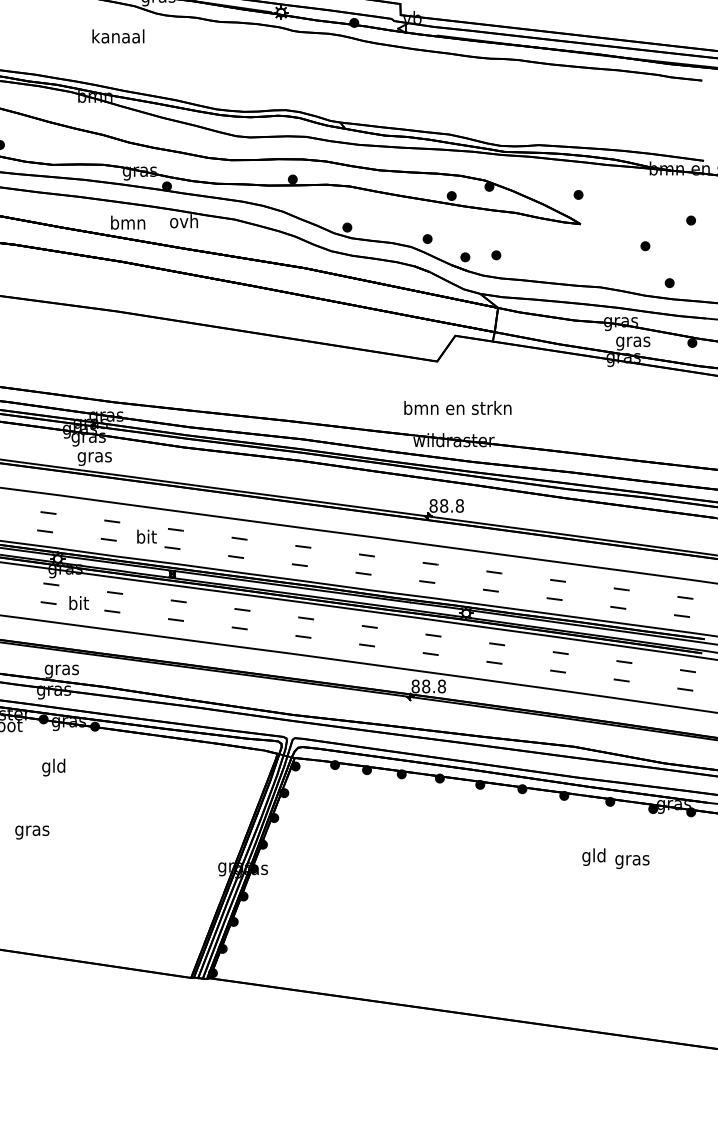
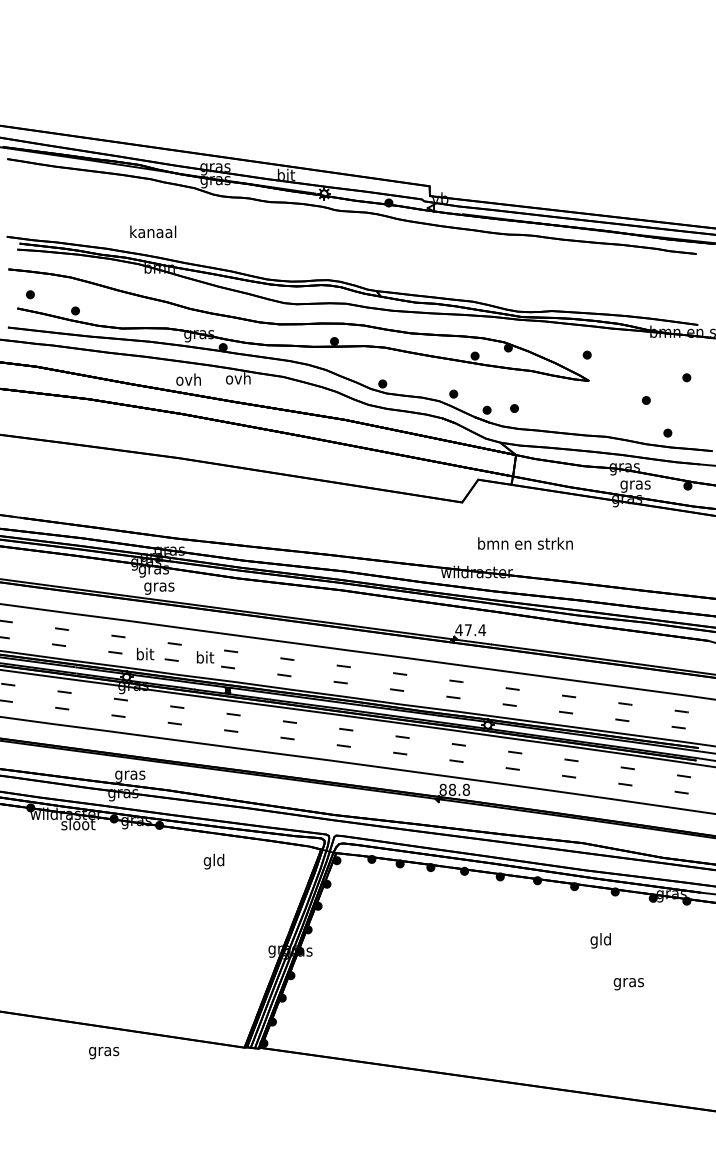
text: (118, 35) -> (153, 231), moved
text: (127, 222) -> (188, 379), bmn -> ovh
text: (457, 407) -> (525, 543), moved
text: (446, 506) -> (470, 630), 88.8 -> 47.4
text: (79, 602) -> (145, 653), moved
text: (53, 767) -> (213, 861), moved
text: (32, 833) -> (104, 1053), moved
text: (631, 862) -> (628, 984), moved

